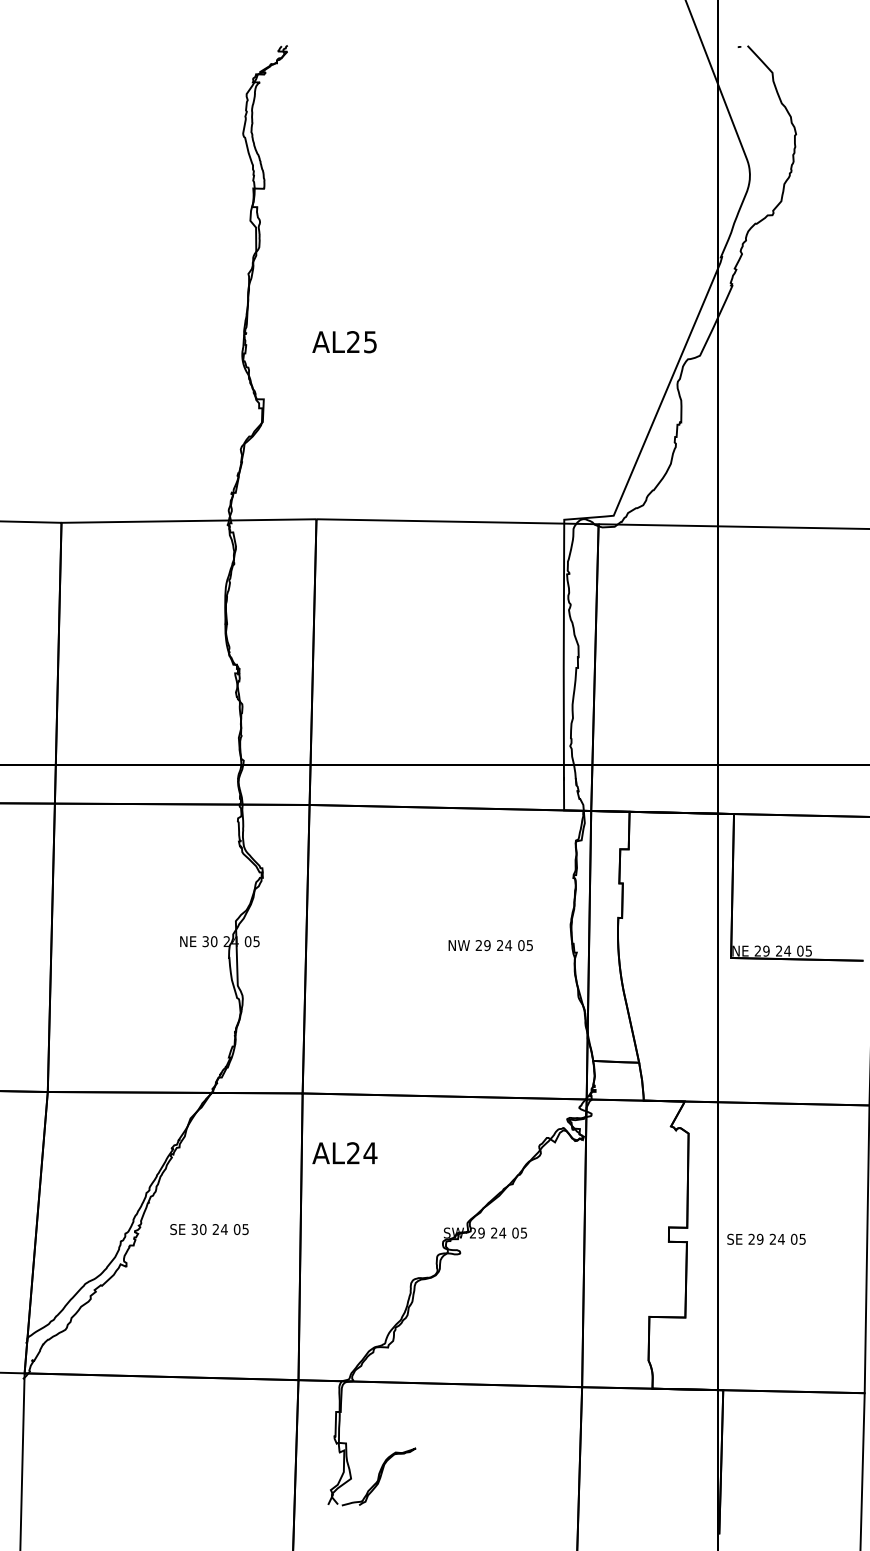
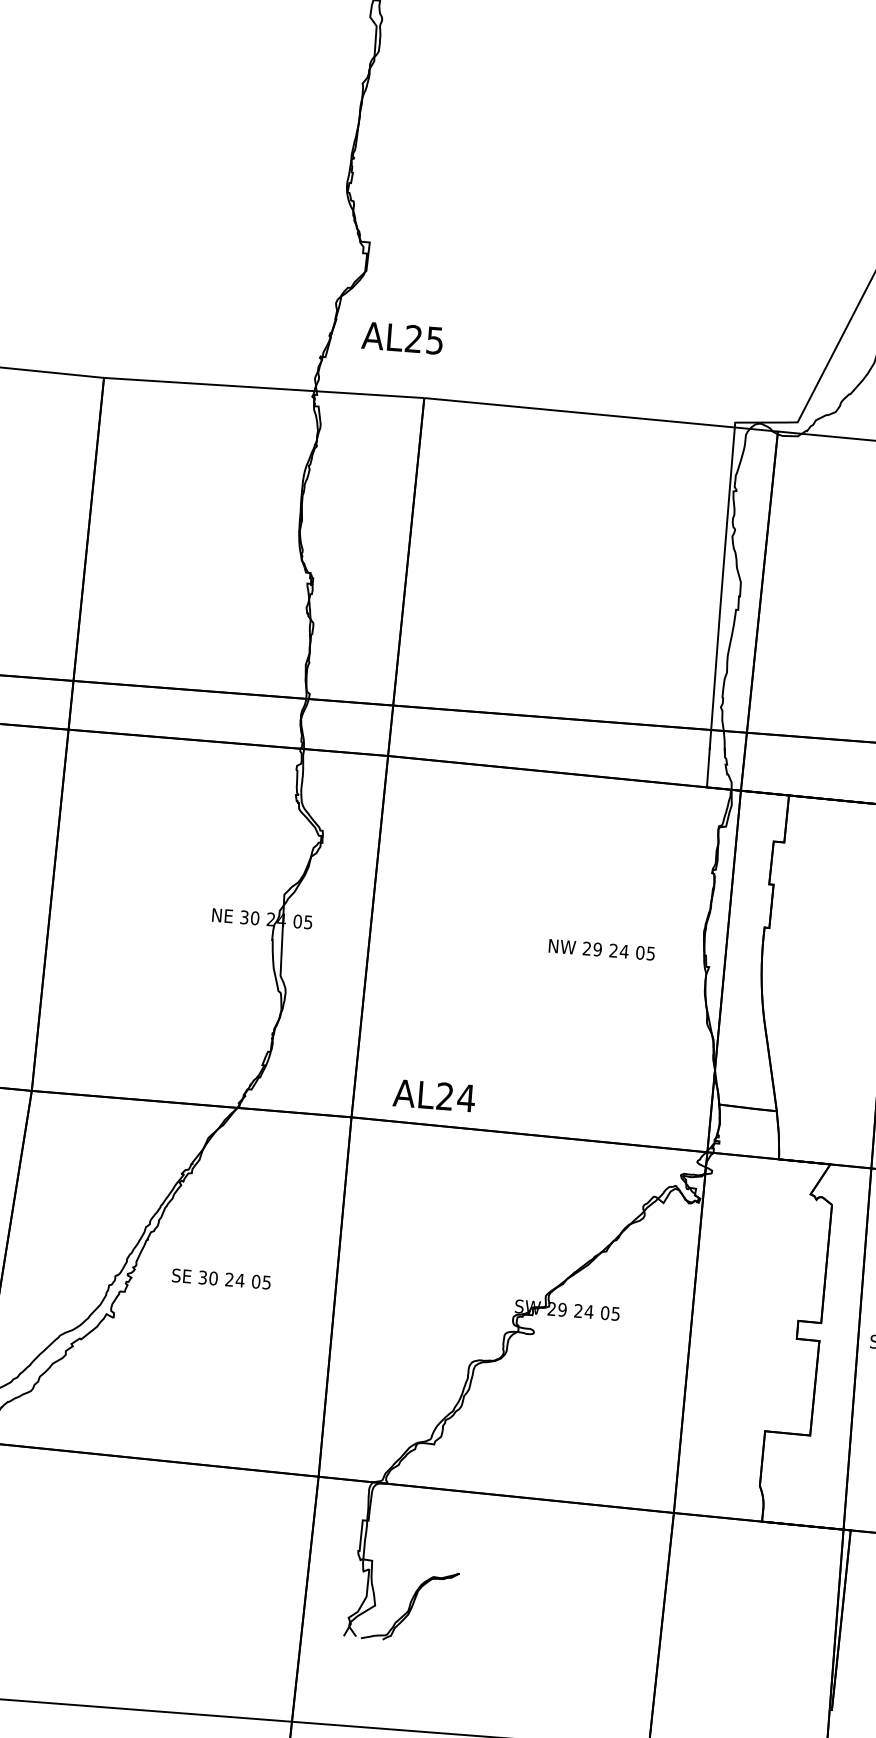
text: (344, 342) -> (402, 338), moved
text: (344, 1153) -> (433, 1095), moved

